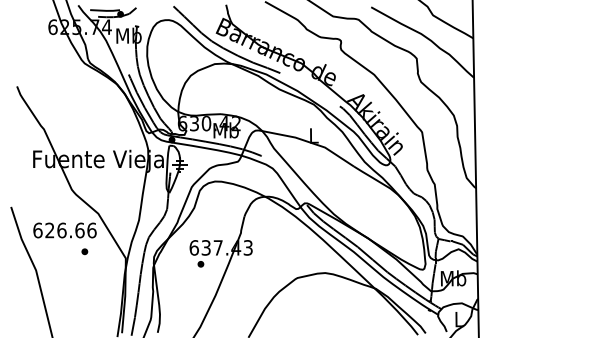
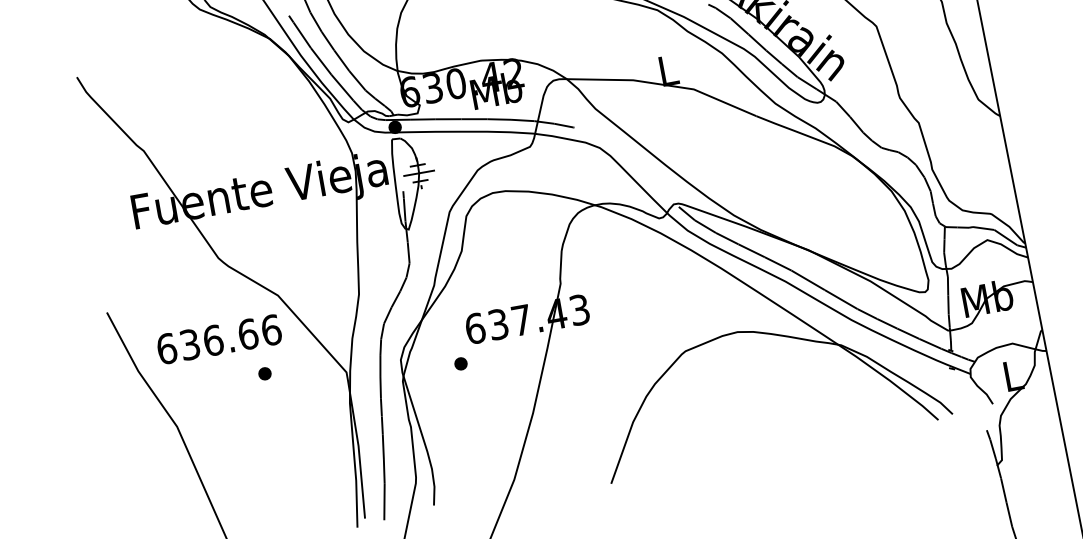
text: (49, 230) -> (189, 344), 626.66 -> 636.66
part: (200, 264) -> (460, 364), moved

